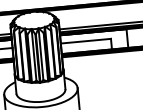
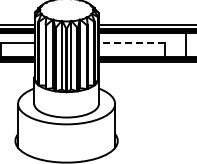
line: (85, 41) -> (131, 43), solid -> dashed

